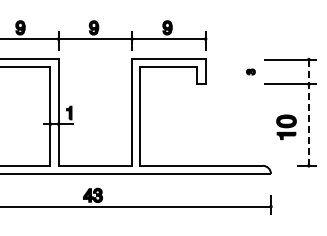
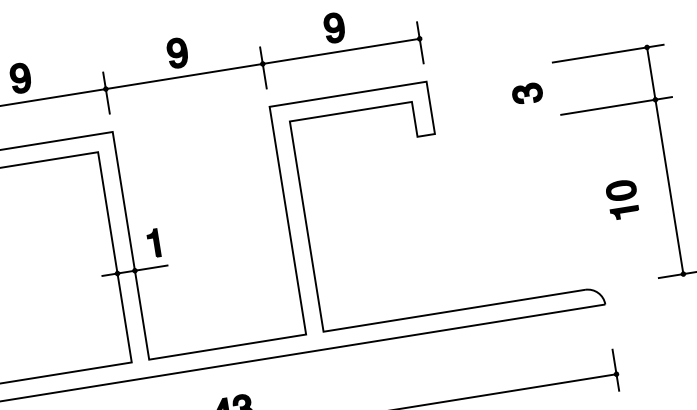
part: (250, 71) -> (526, 92), size x1.67
line: (308, 112) -> (664, 160), dashed -> solid
part: (286, 127) -> (622, 199), size x0.71

